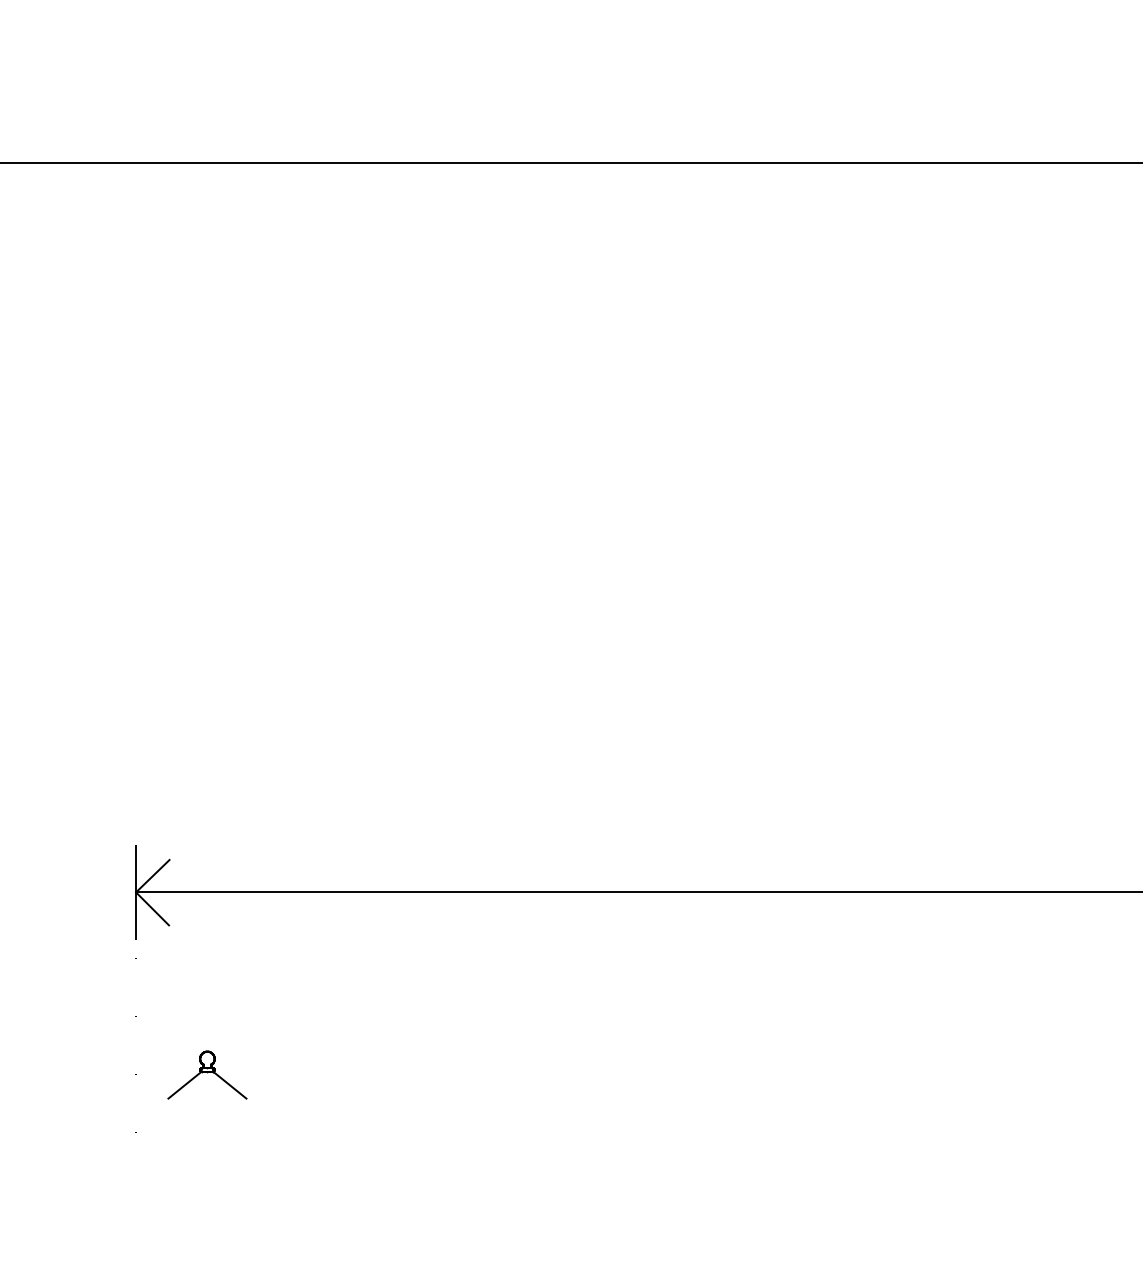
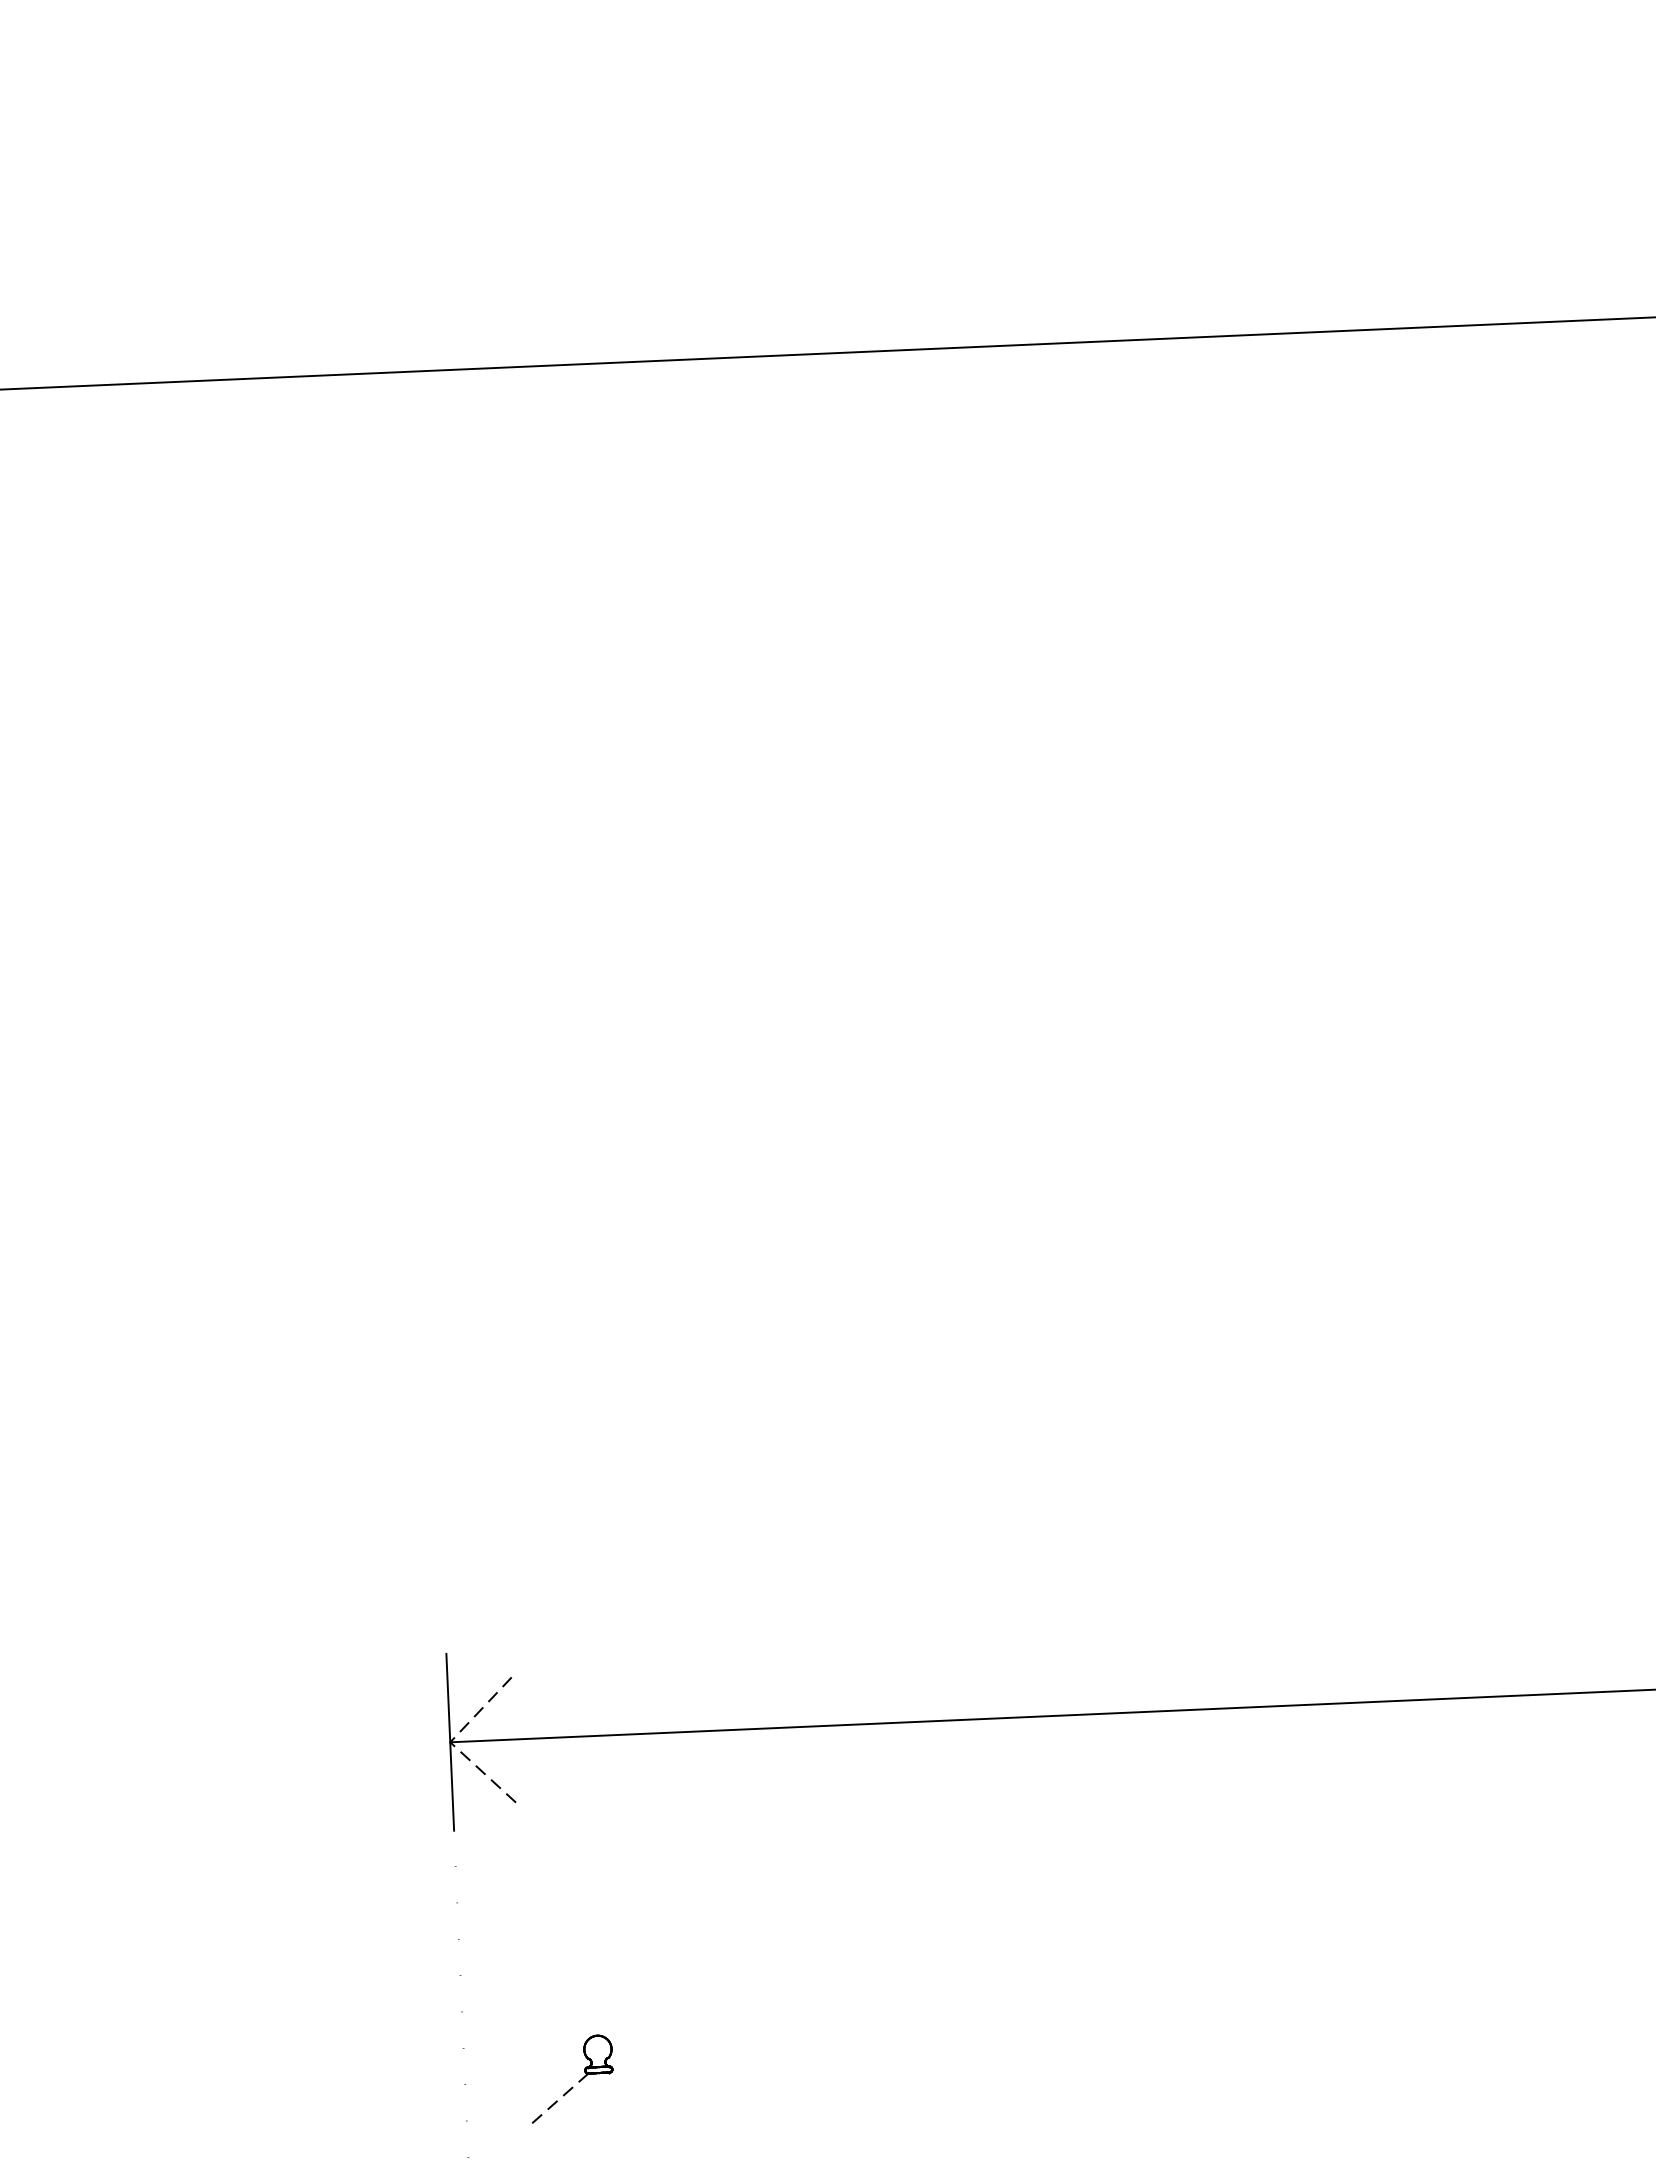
line: (136, 892) -> (451, 1742), solid -> dashed
line: (229, 1084) -> (641, 2095), removed
line: (185, 1085) -> (558, 2101), solid -> dashed

